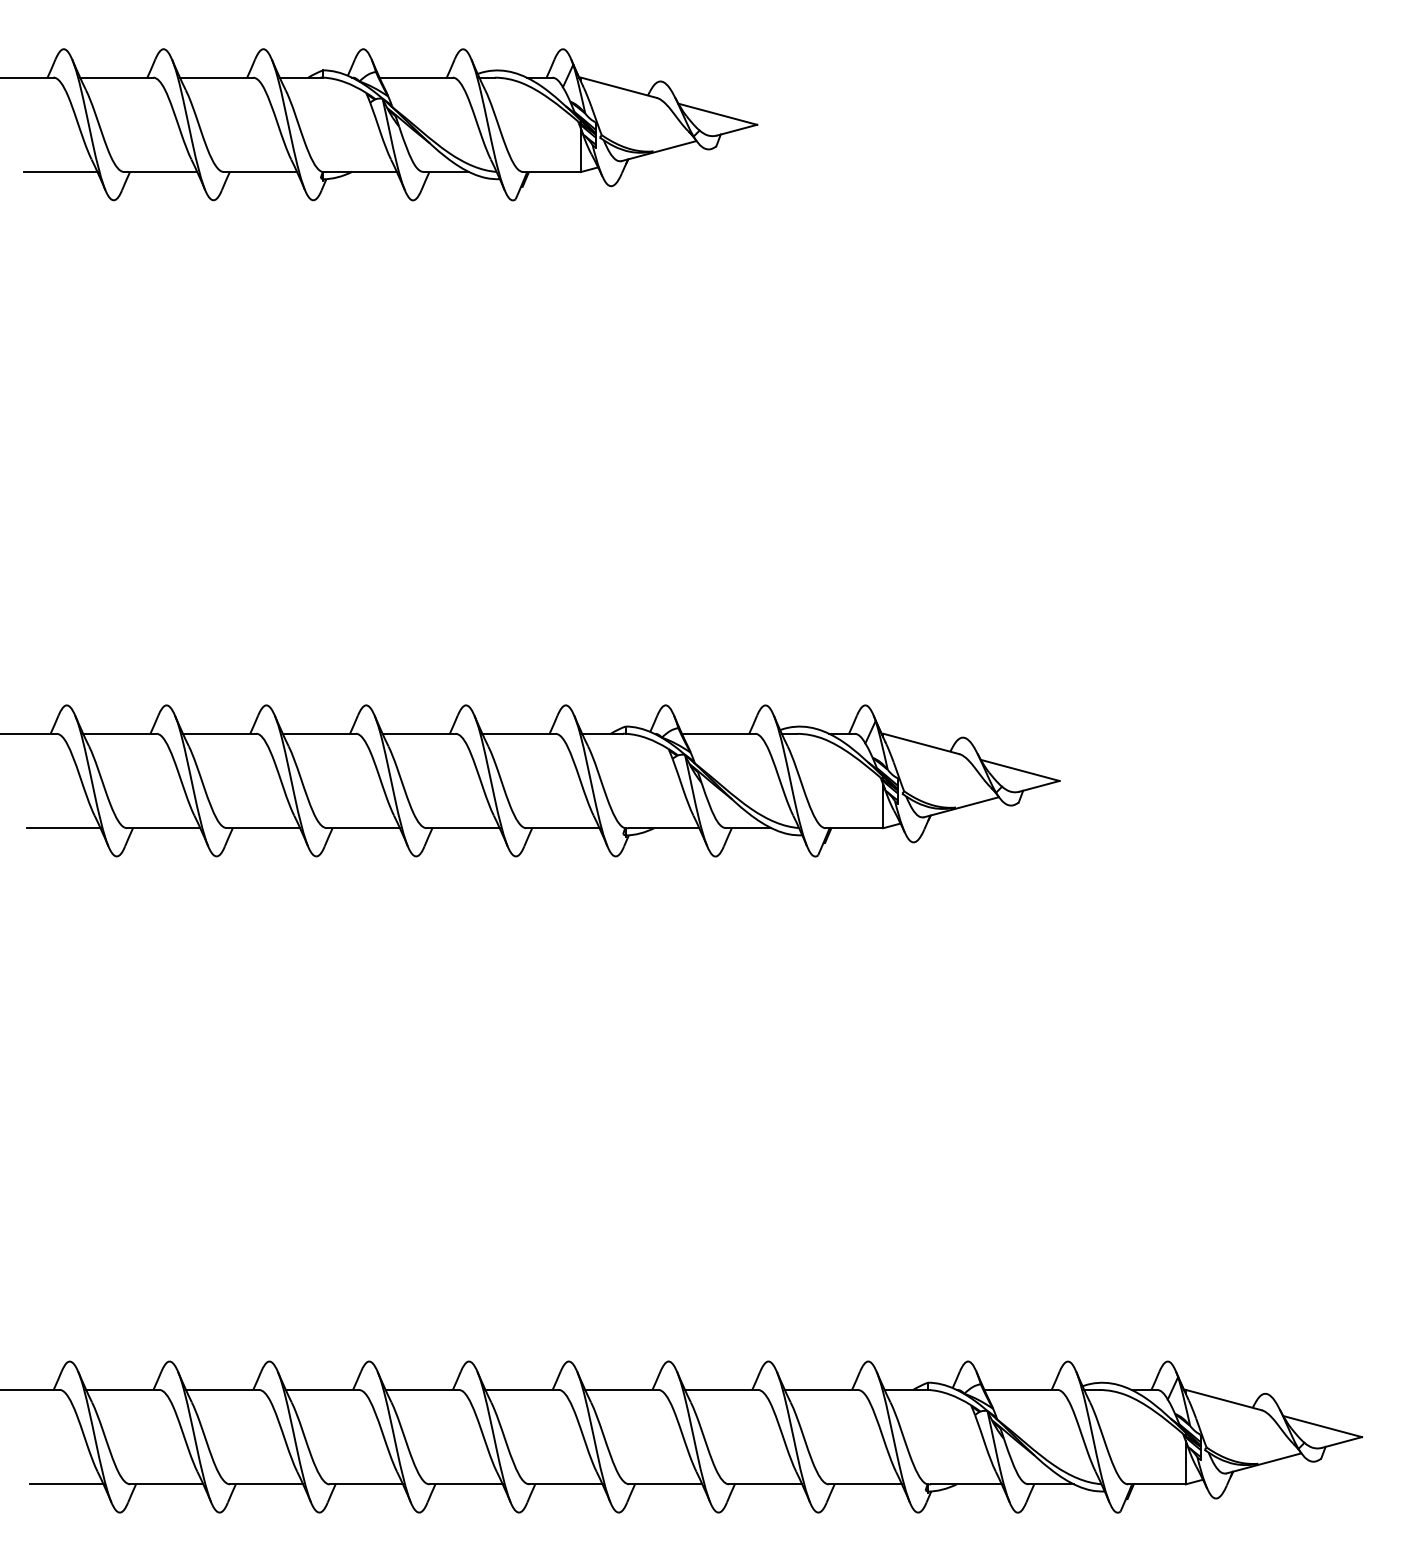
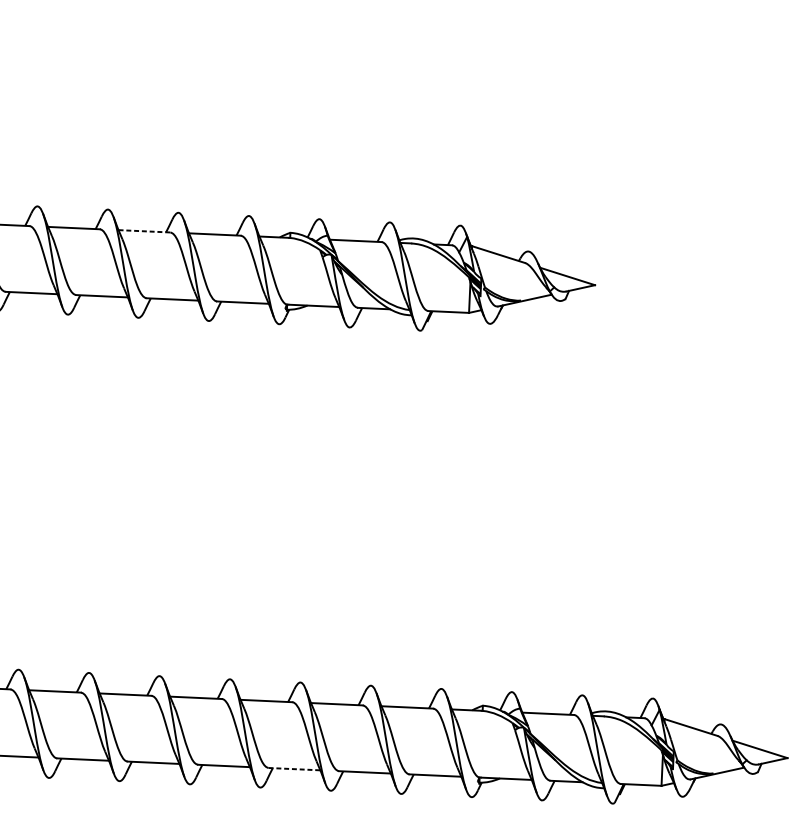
line: (419, 733) -> (144, 231), solid -> dashed
line: (665, 1484) -> (294, 769), solid -> dashed

